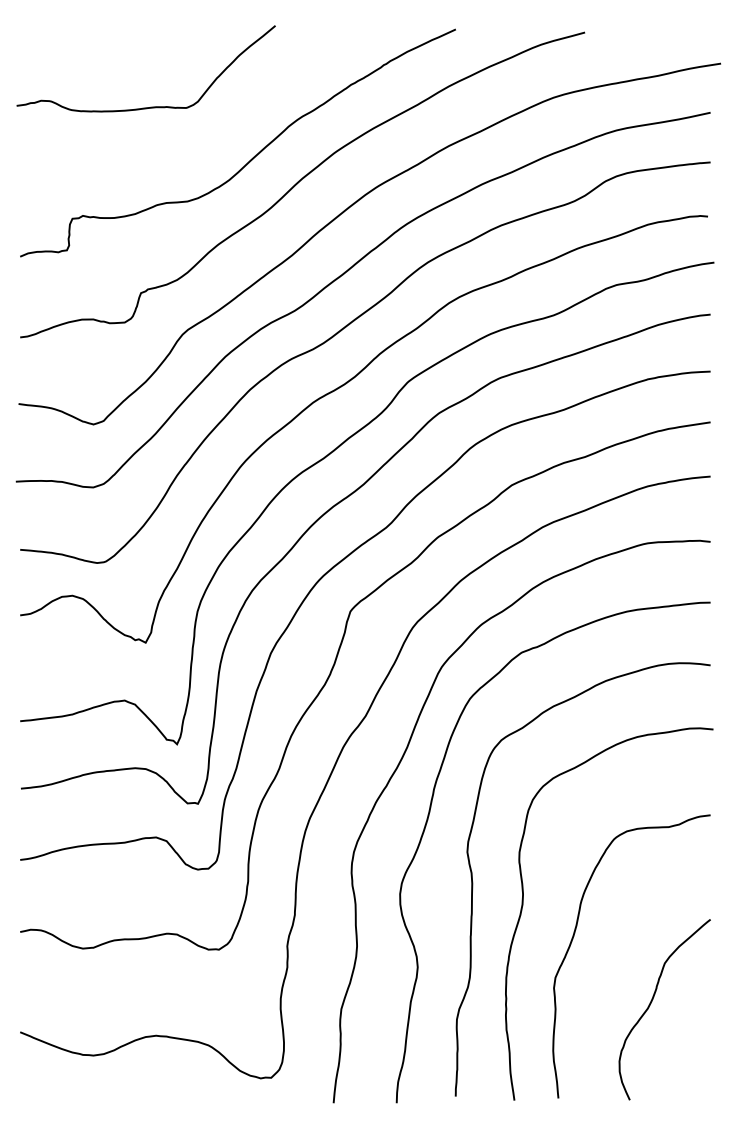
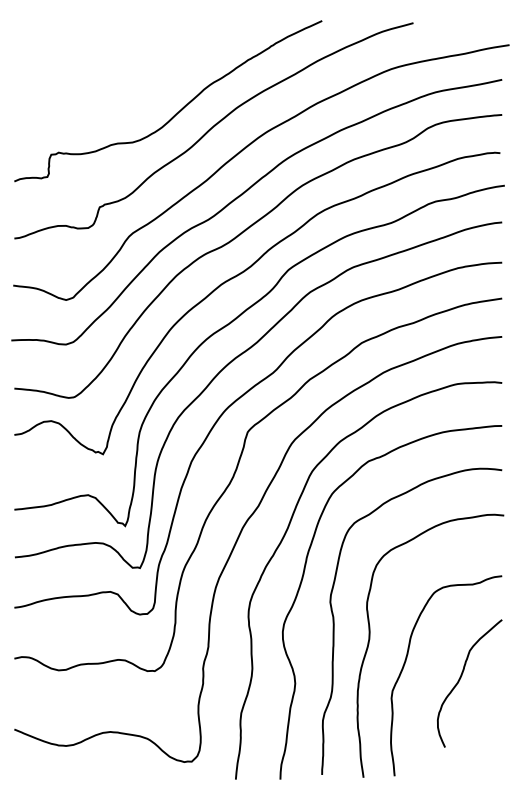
curve: (144, 106) -> (102, 75), removed
curve: (653, 1002) -> (461, 678), moved

